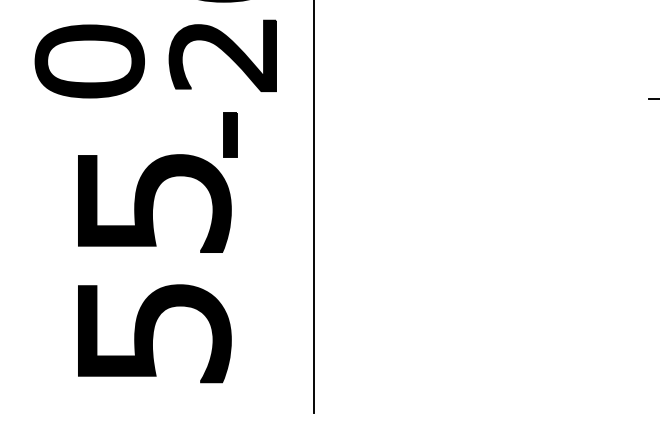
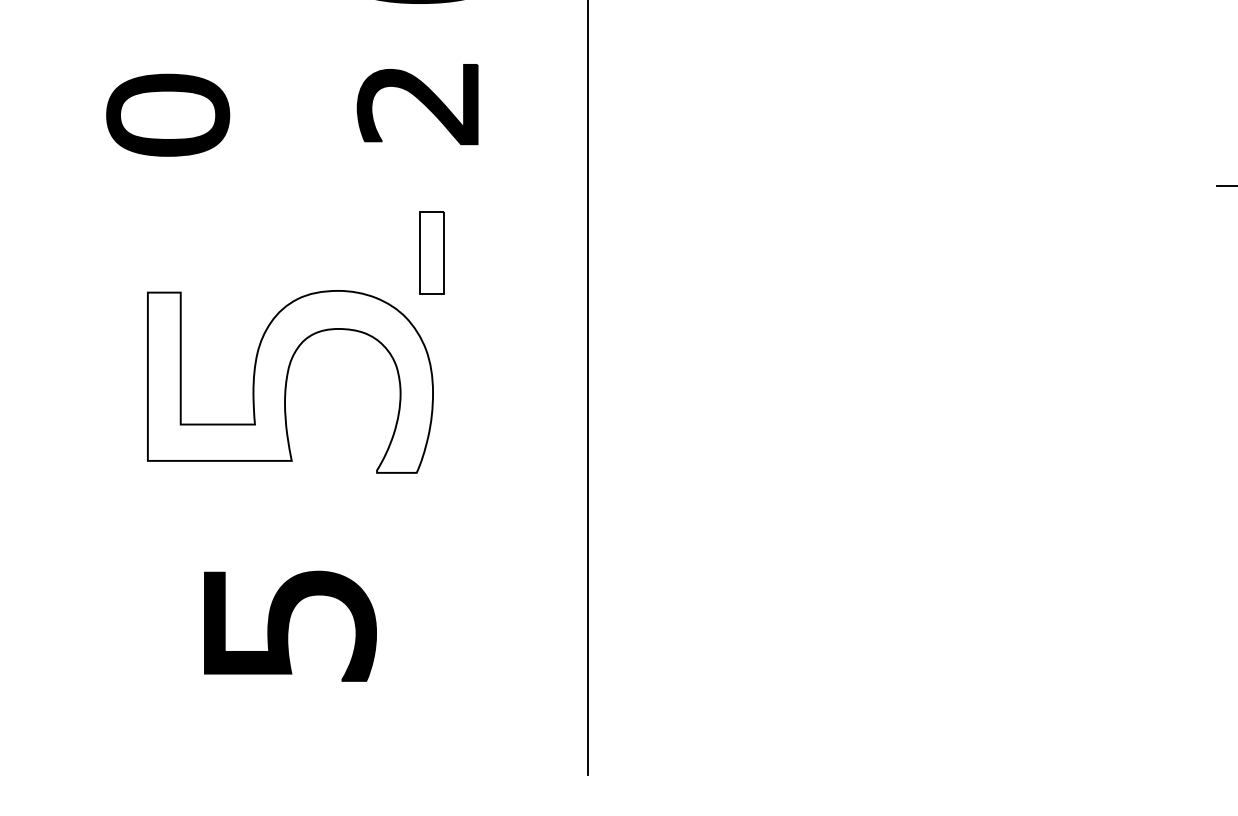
part: (222, 55) -> (417, 104), size x0.6
part: (89, 61) -> (167, 115), size x0.6
fill: (230, 134) -> (432, 252), removed
fill: (154, 203) -> (289, 381), removed
part: (154, 333) -> (289, 625), size x0.6

